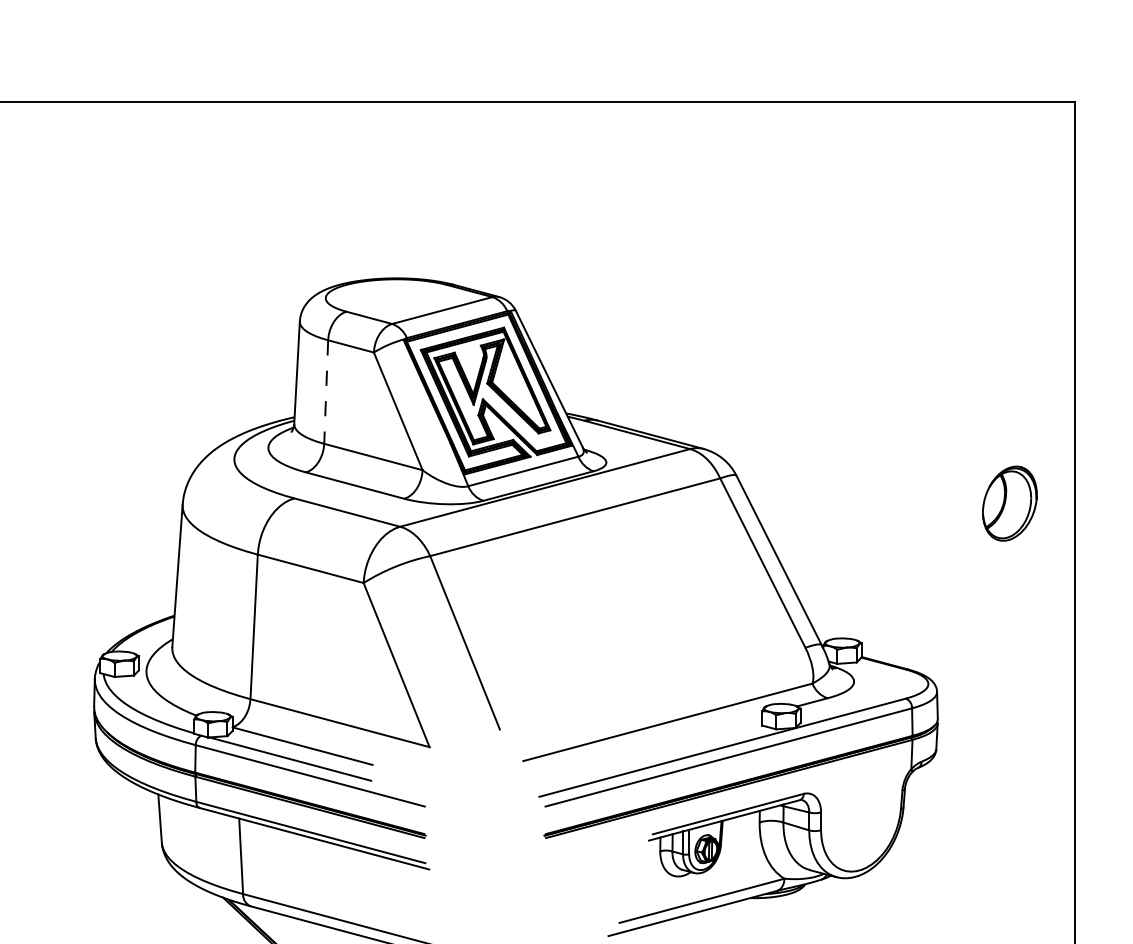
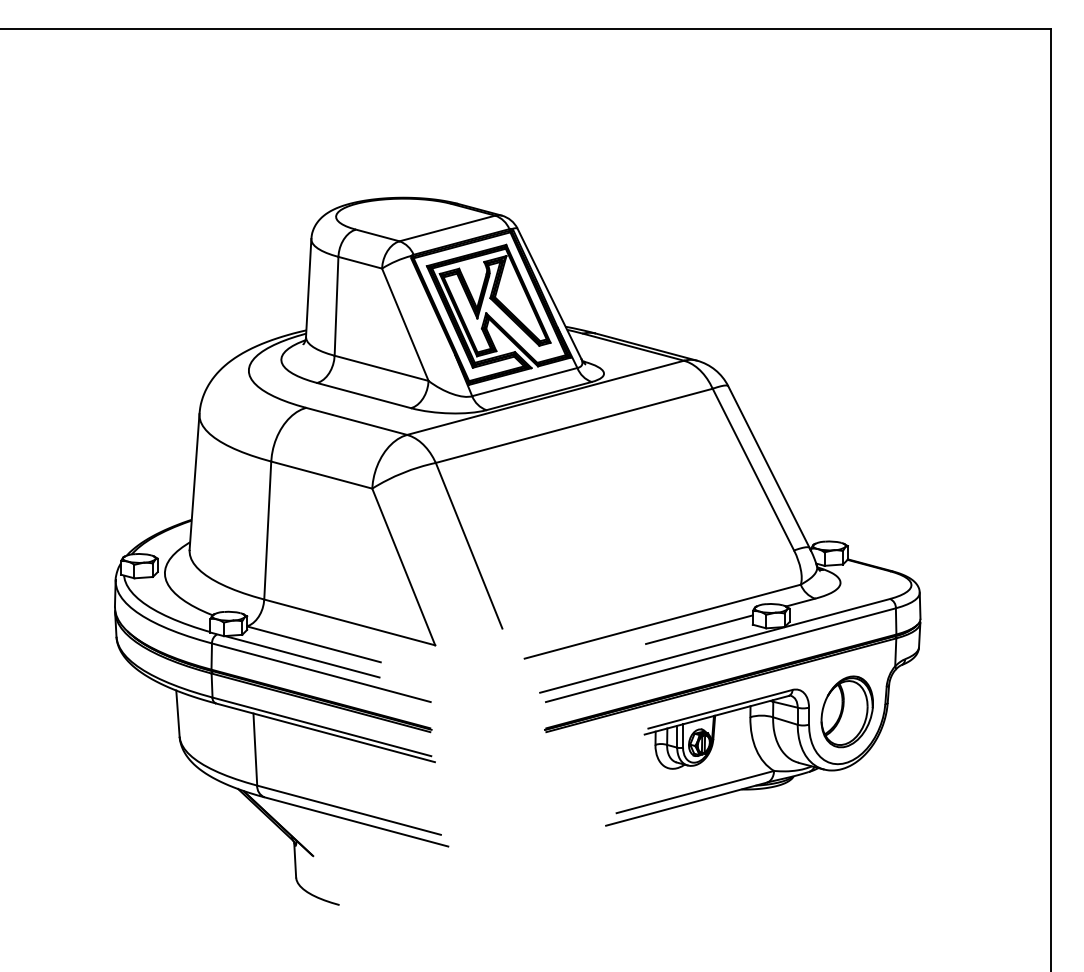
line: (326, 392) -> (336, 306), dashed -> solid
part: (1009, 503) -> (846, 711), moved
line: (706, 730) -> (699, 629), added

